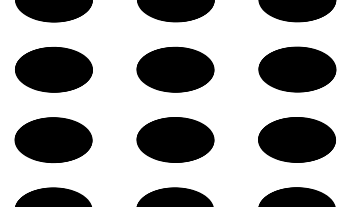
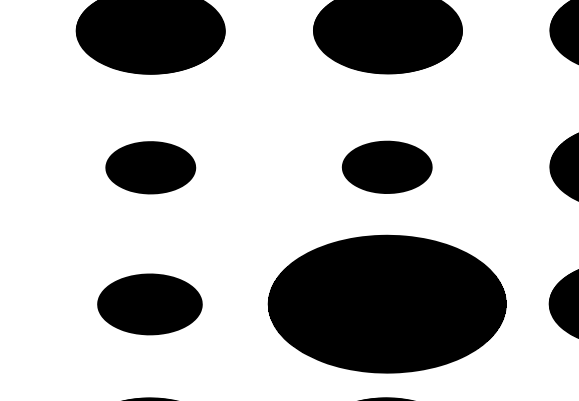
part: (53, 69) -> (149, 167), size x0.6
part: (175, 69) -> (387, 167), size x0.6
part: (53, 139) -> (149, 303), size x0.7
part: (175, 139) -> (387, 303), size x1.6

